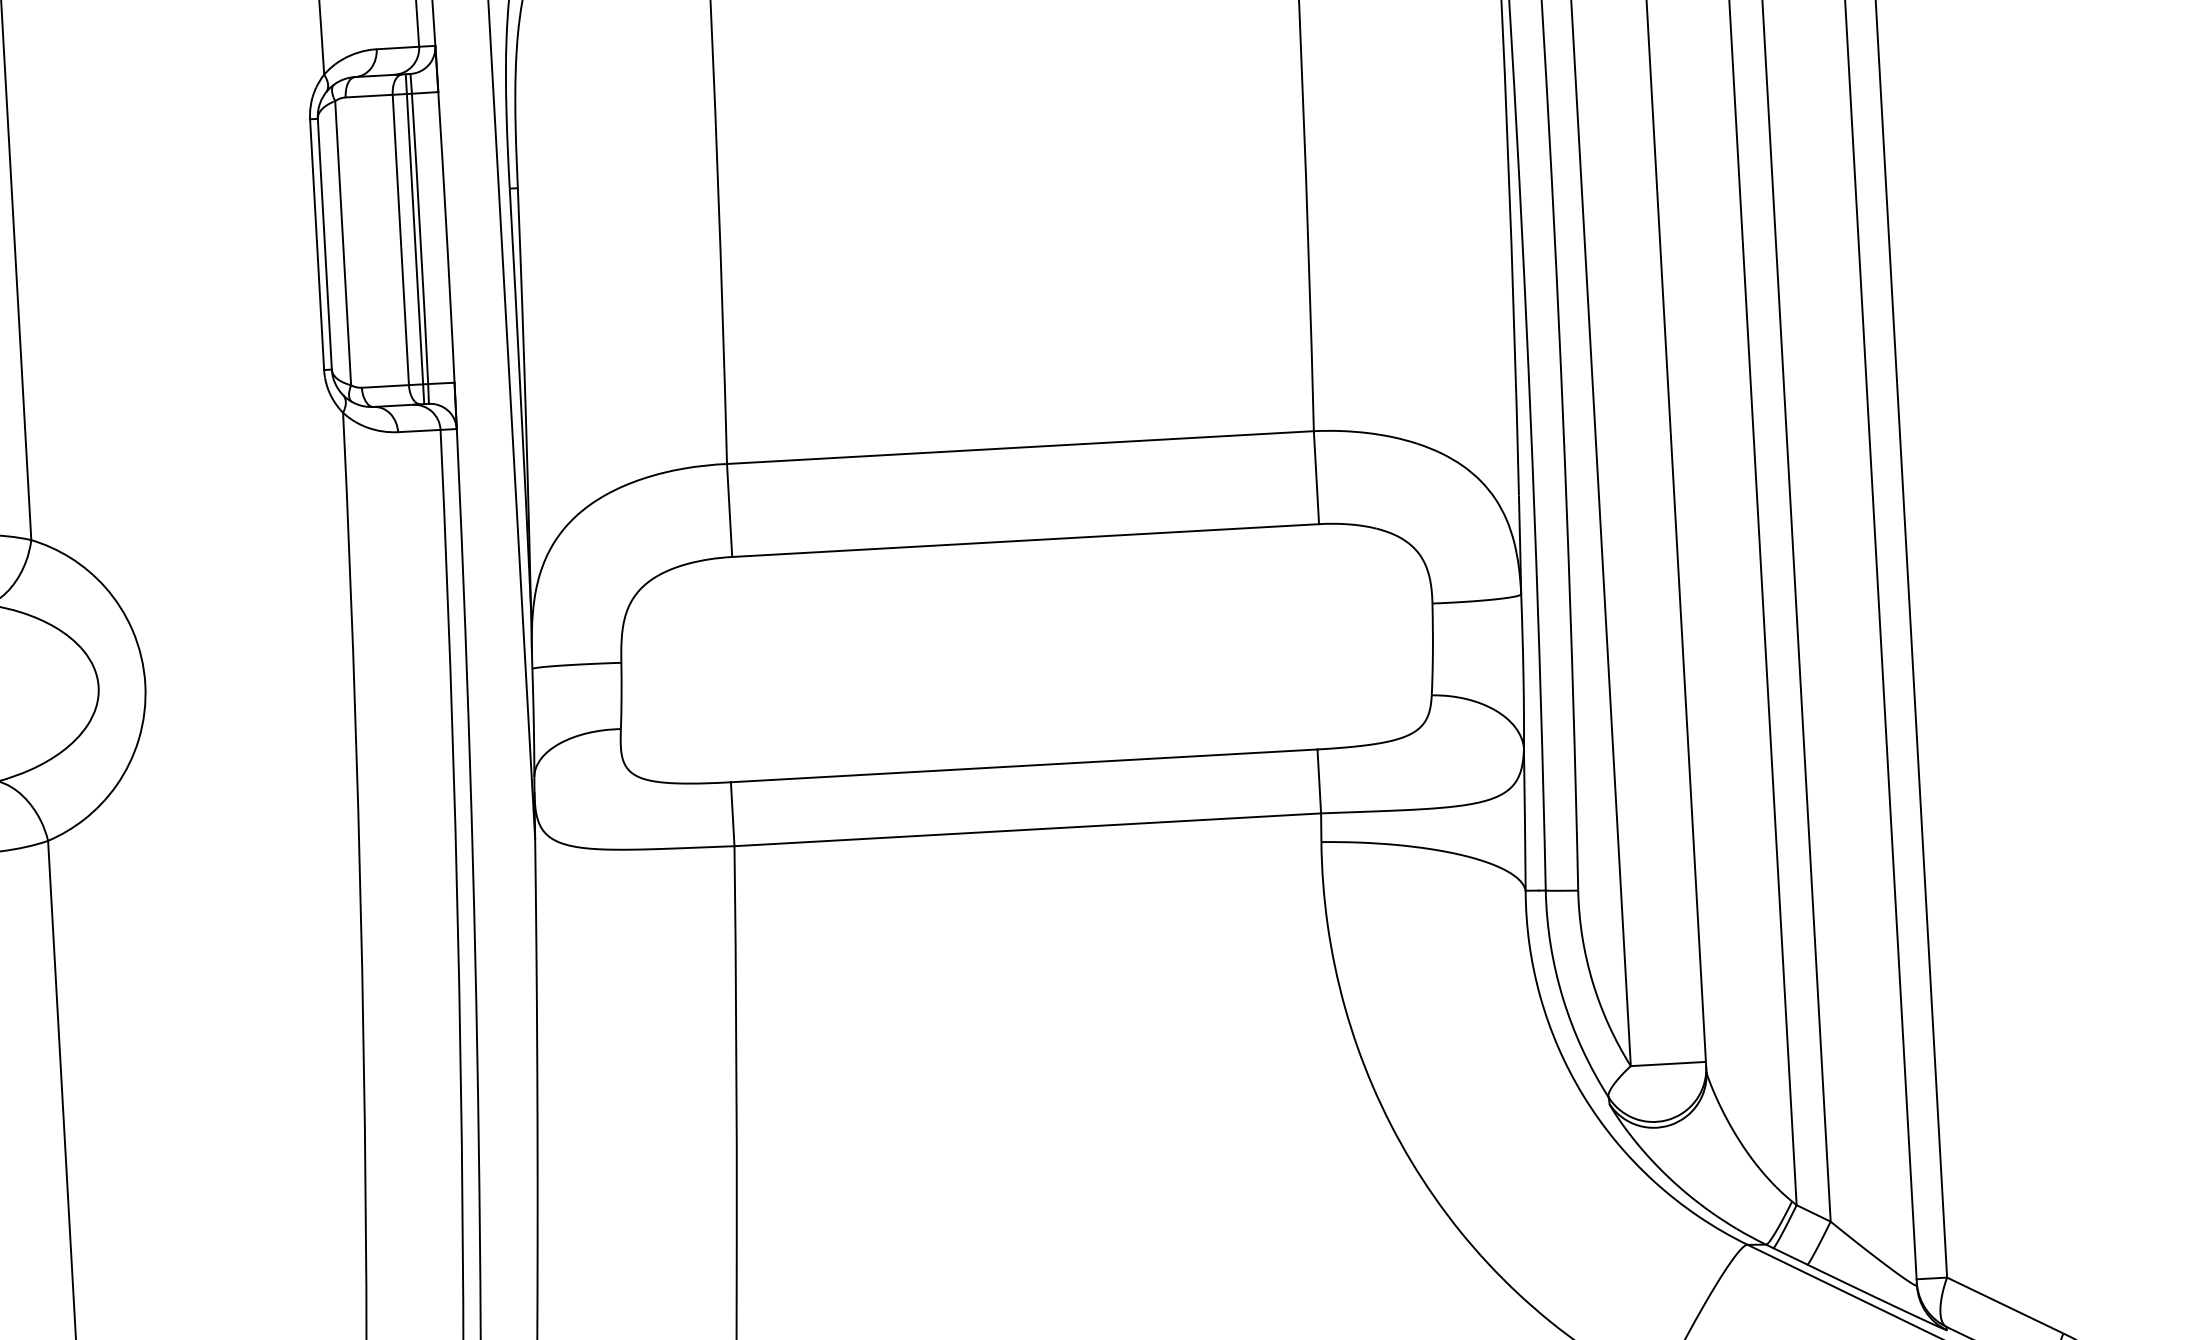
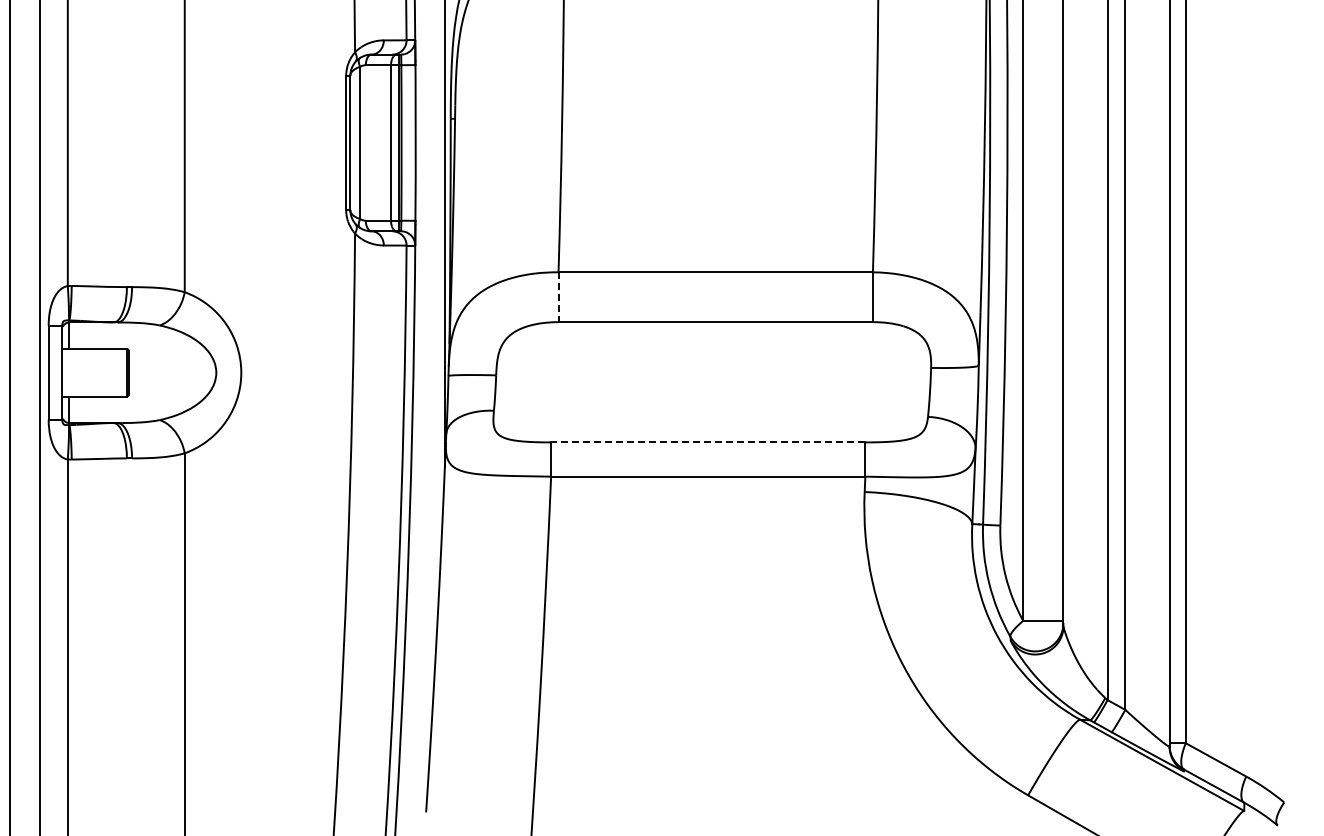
line: (729, 510) -> (558, 297), solid -> dashed
line: (1022, 766) -> (707, 442), solid -> dashed

